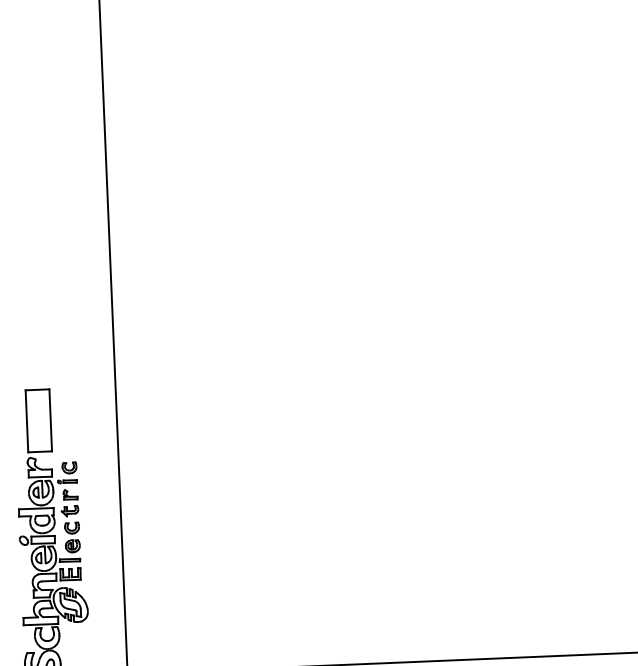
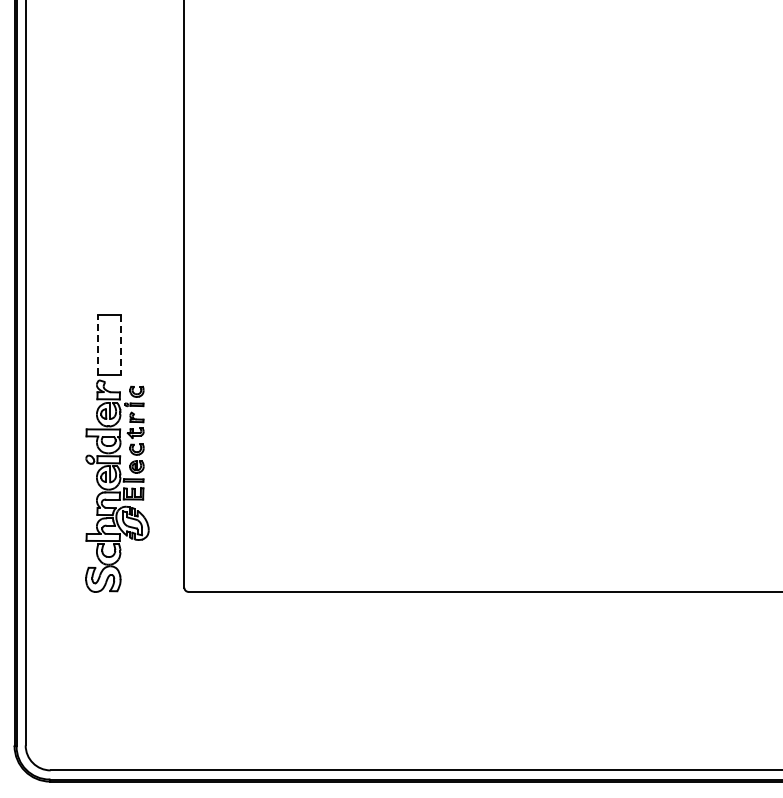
line: (50, 420) -> (120, 345), solid -> dashed
line: (26, 421) -> (97, 345), solid -> dashed

